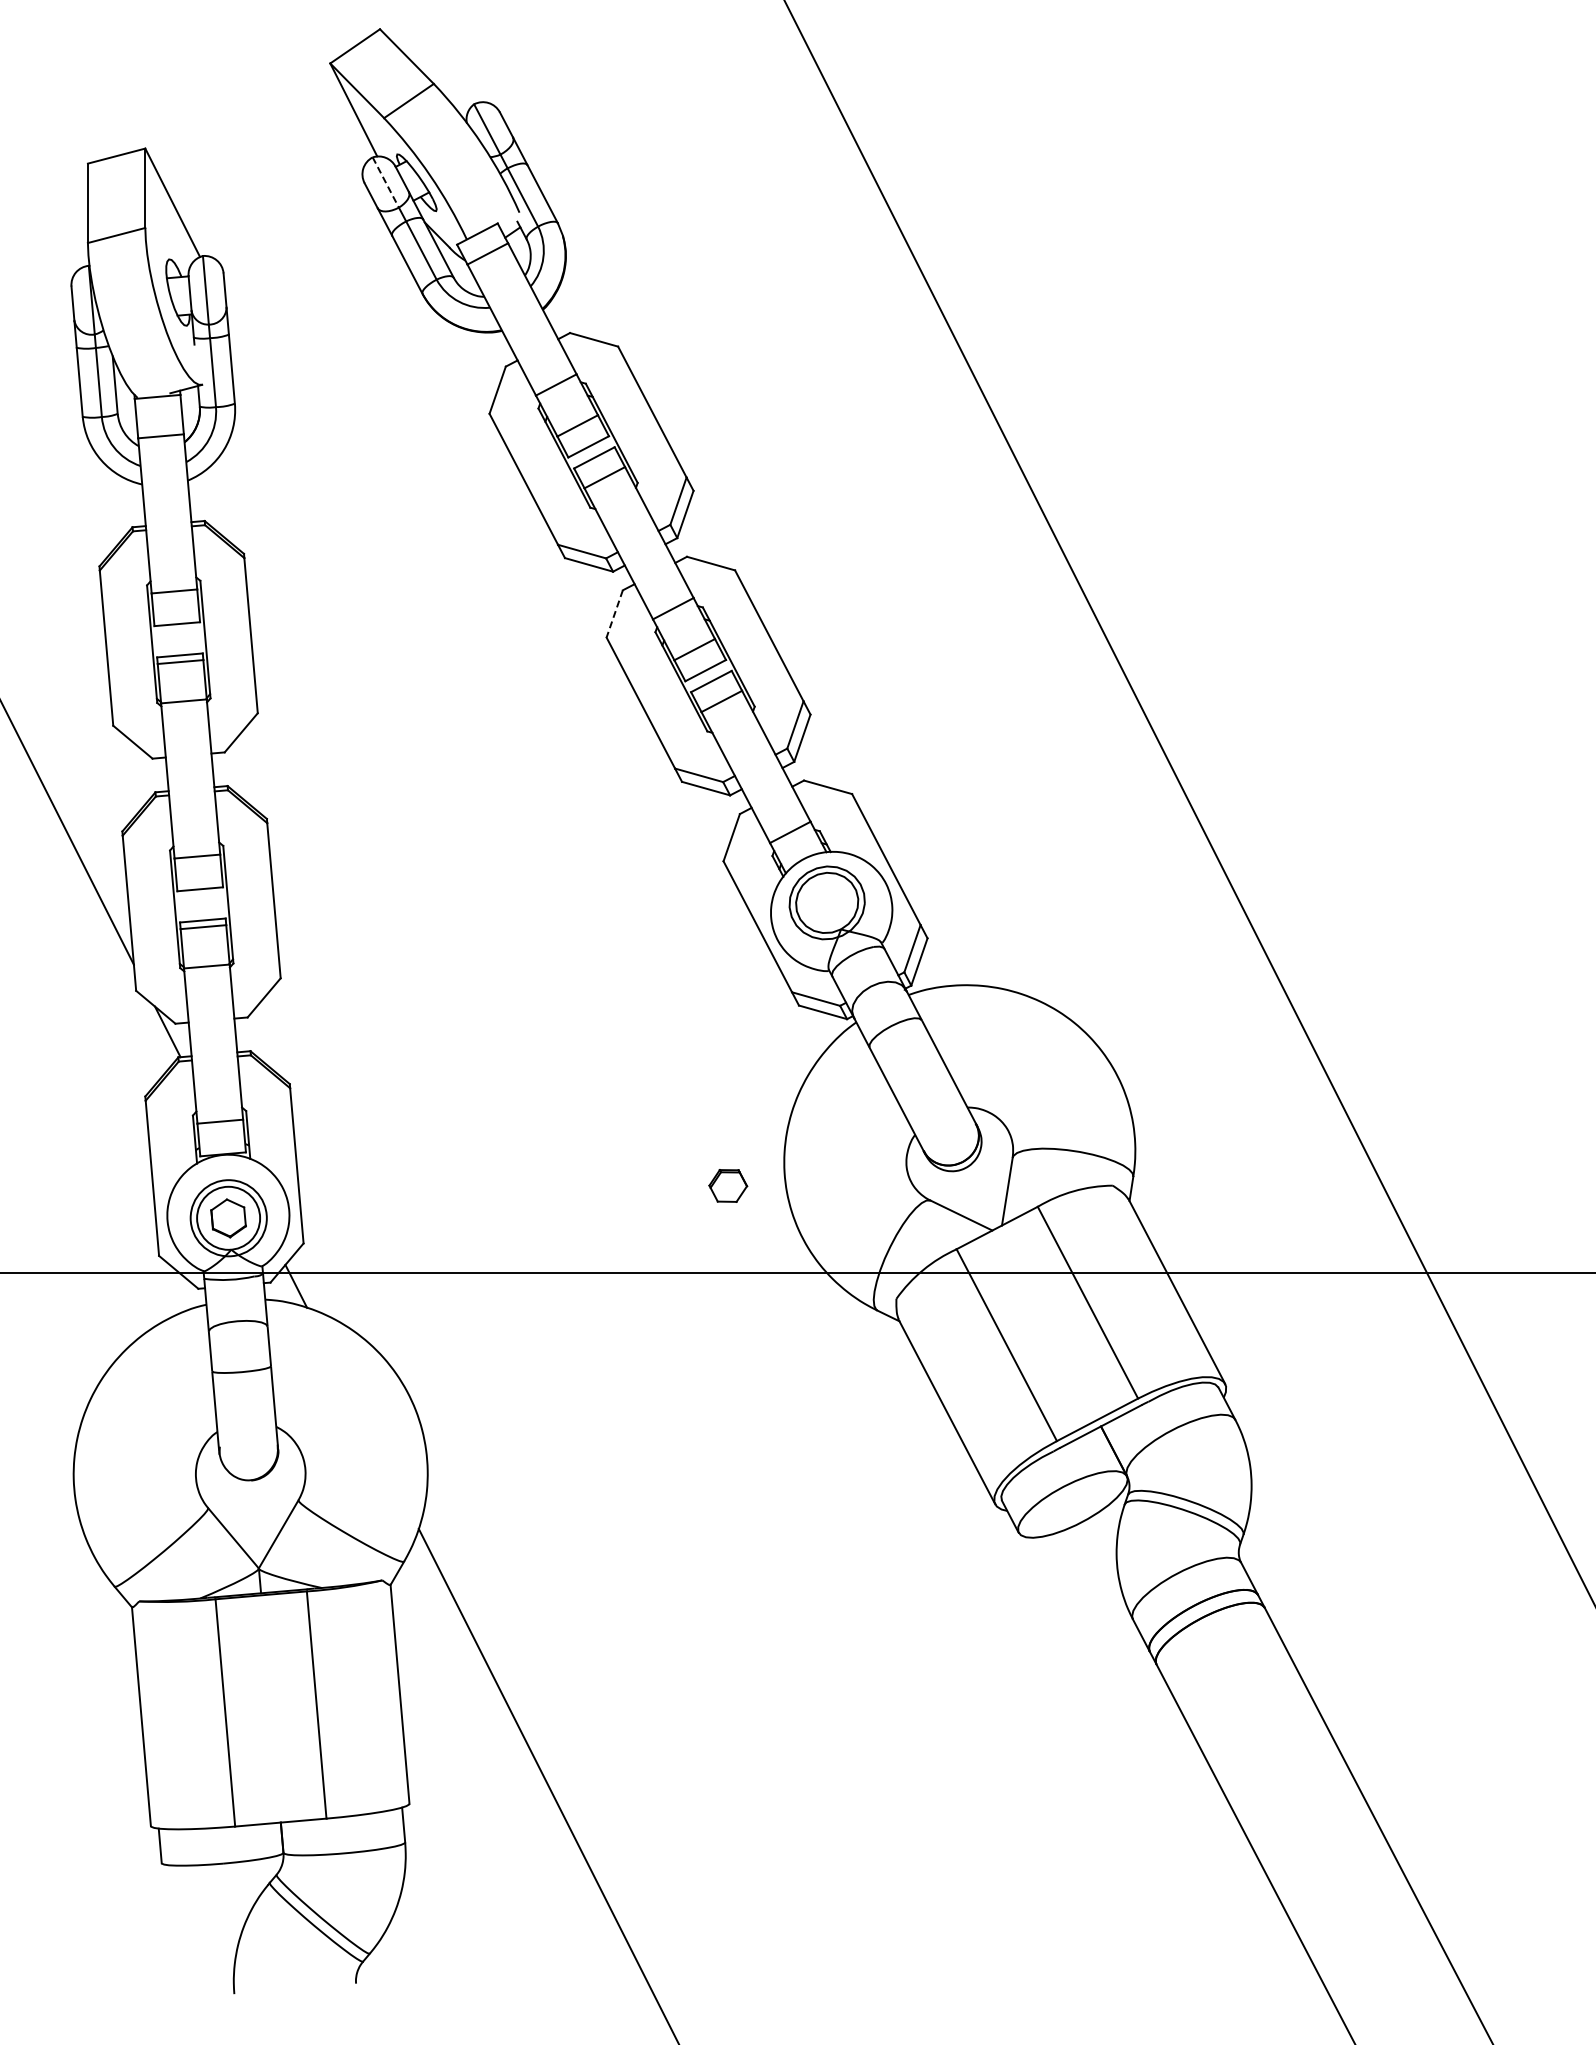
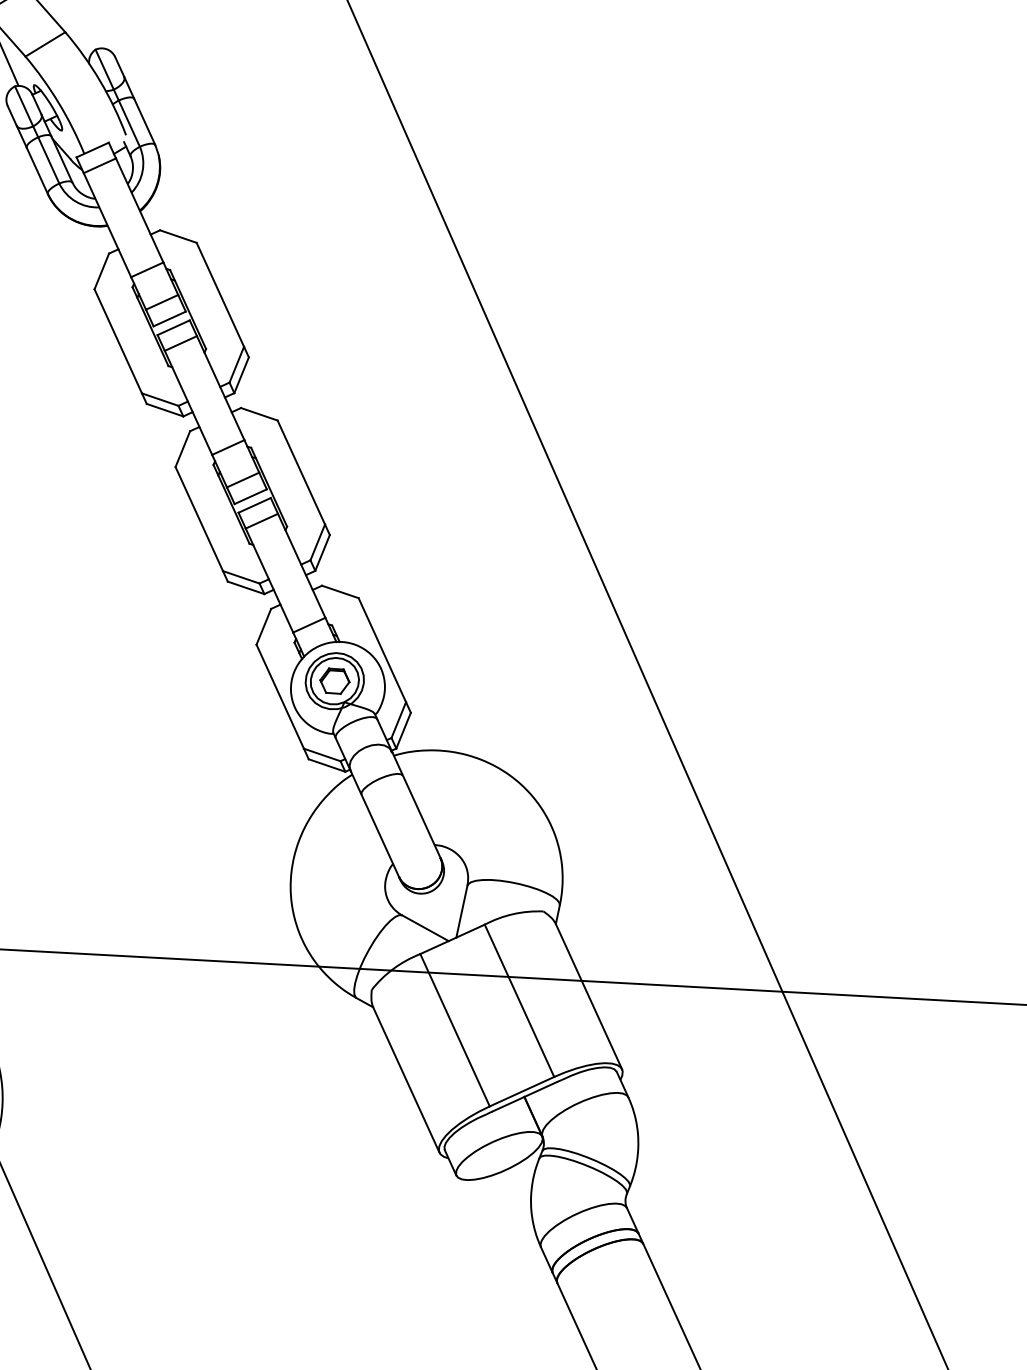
line: (386, 182) -> (24, 106), dashed -> solid
line: (614, 613) -> (182, 448), dashed -> solid
part: (728, 1185) -> (335, 680), moved

